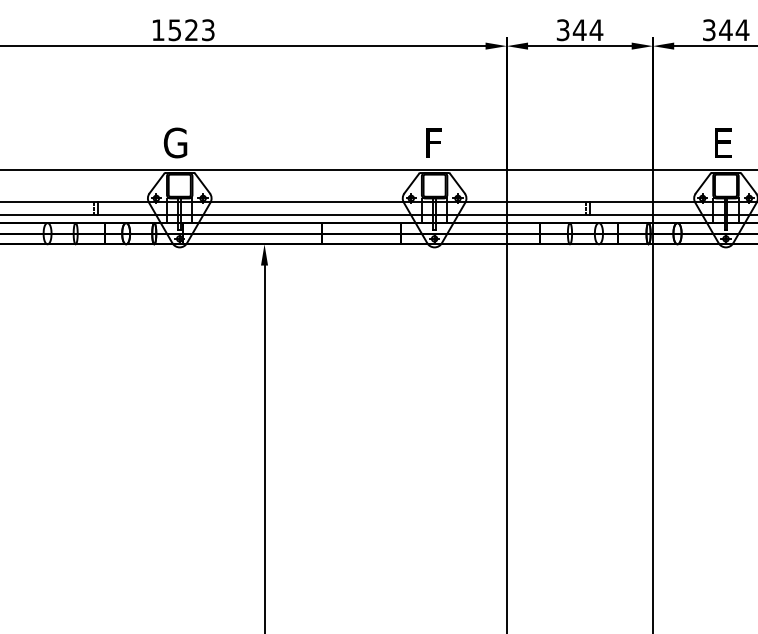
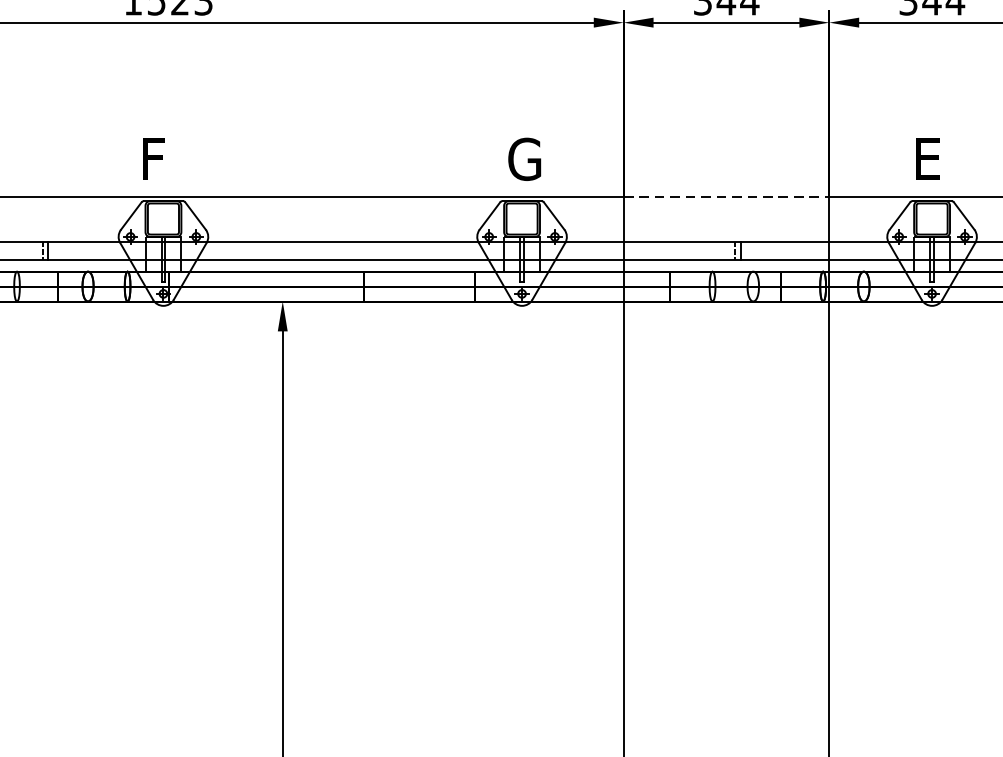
text: (175, 142) -> (157, 158), G -> F
text: (436, 143) -> (524, 159), F -> G
line: (580, 169) -> (727, 196), solid -> dashed

